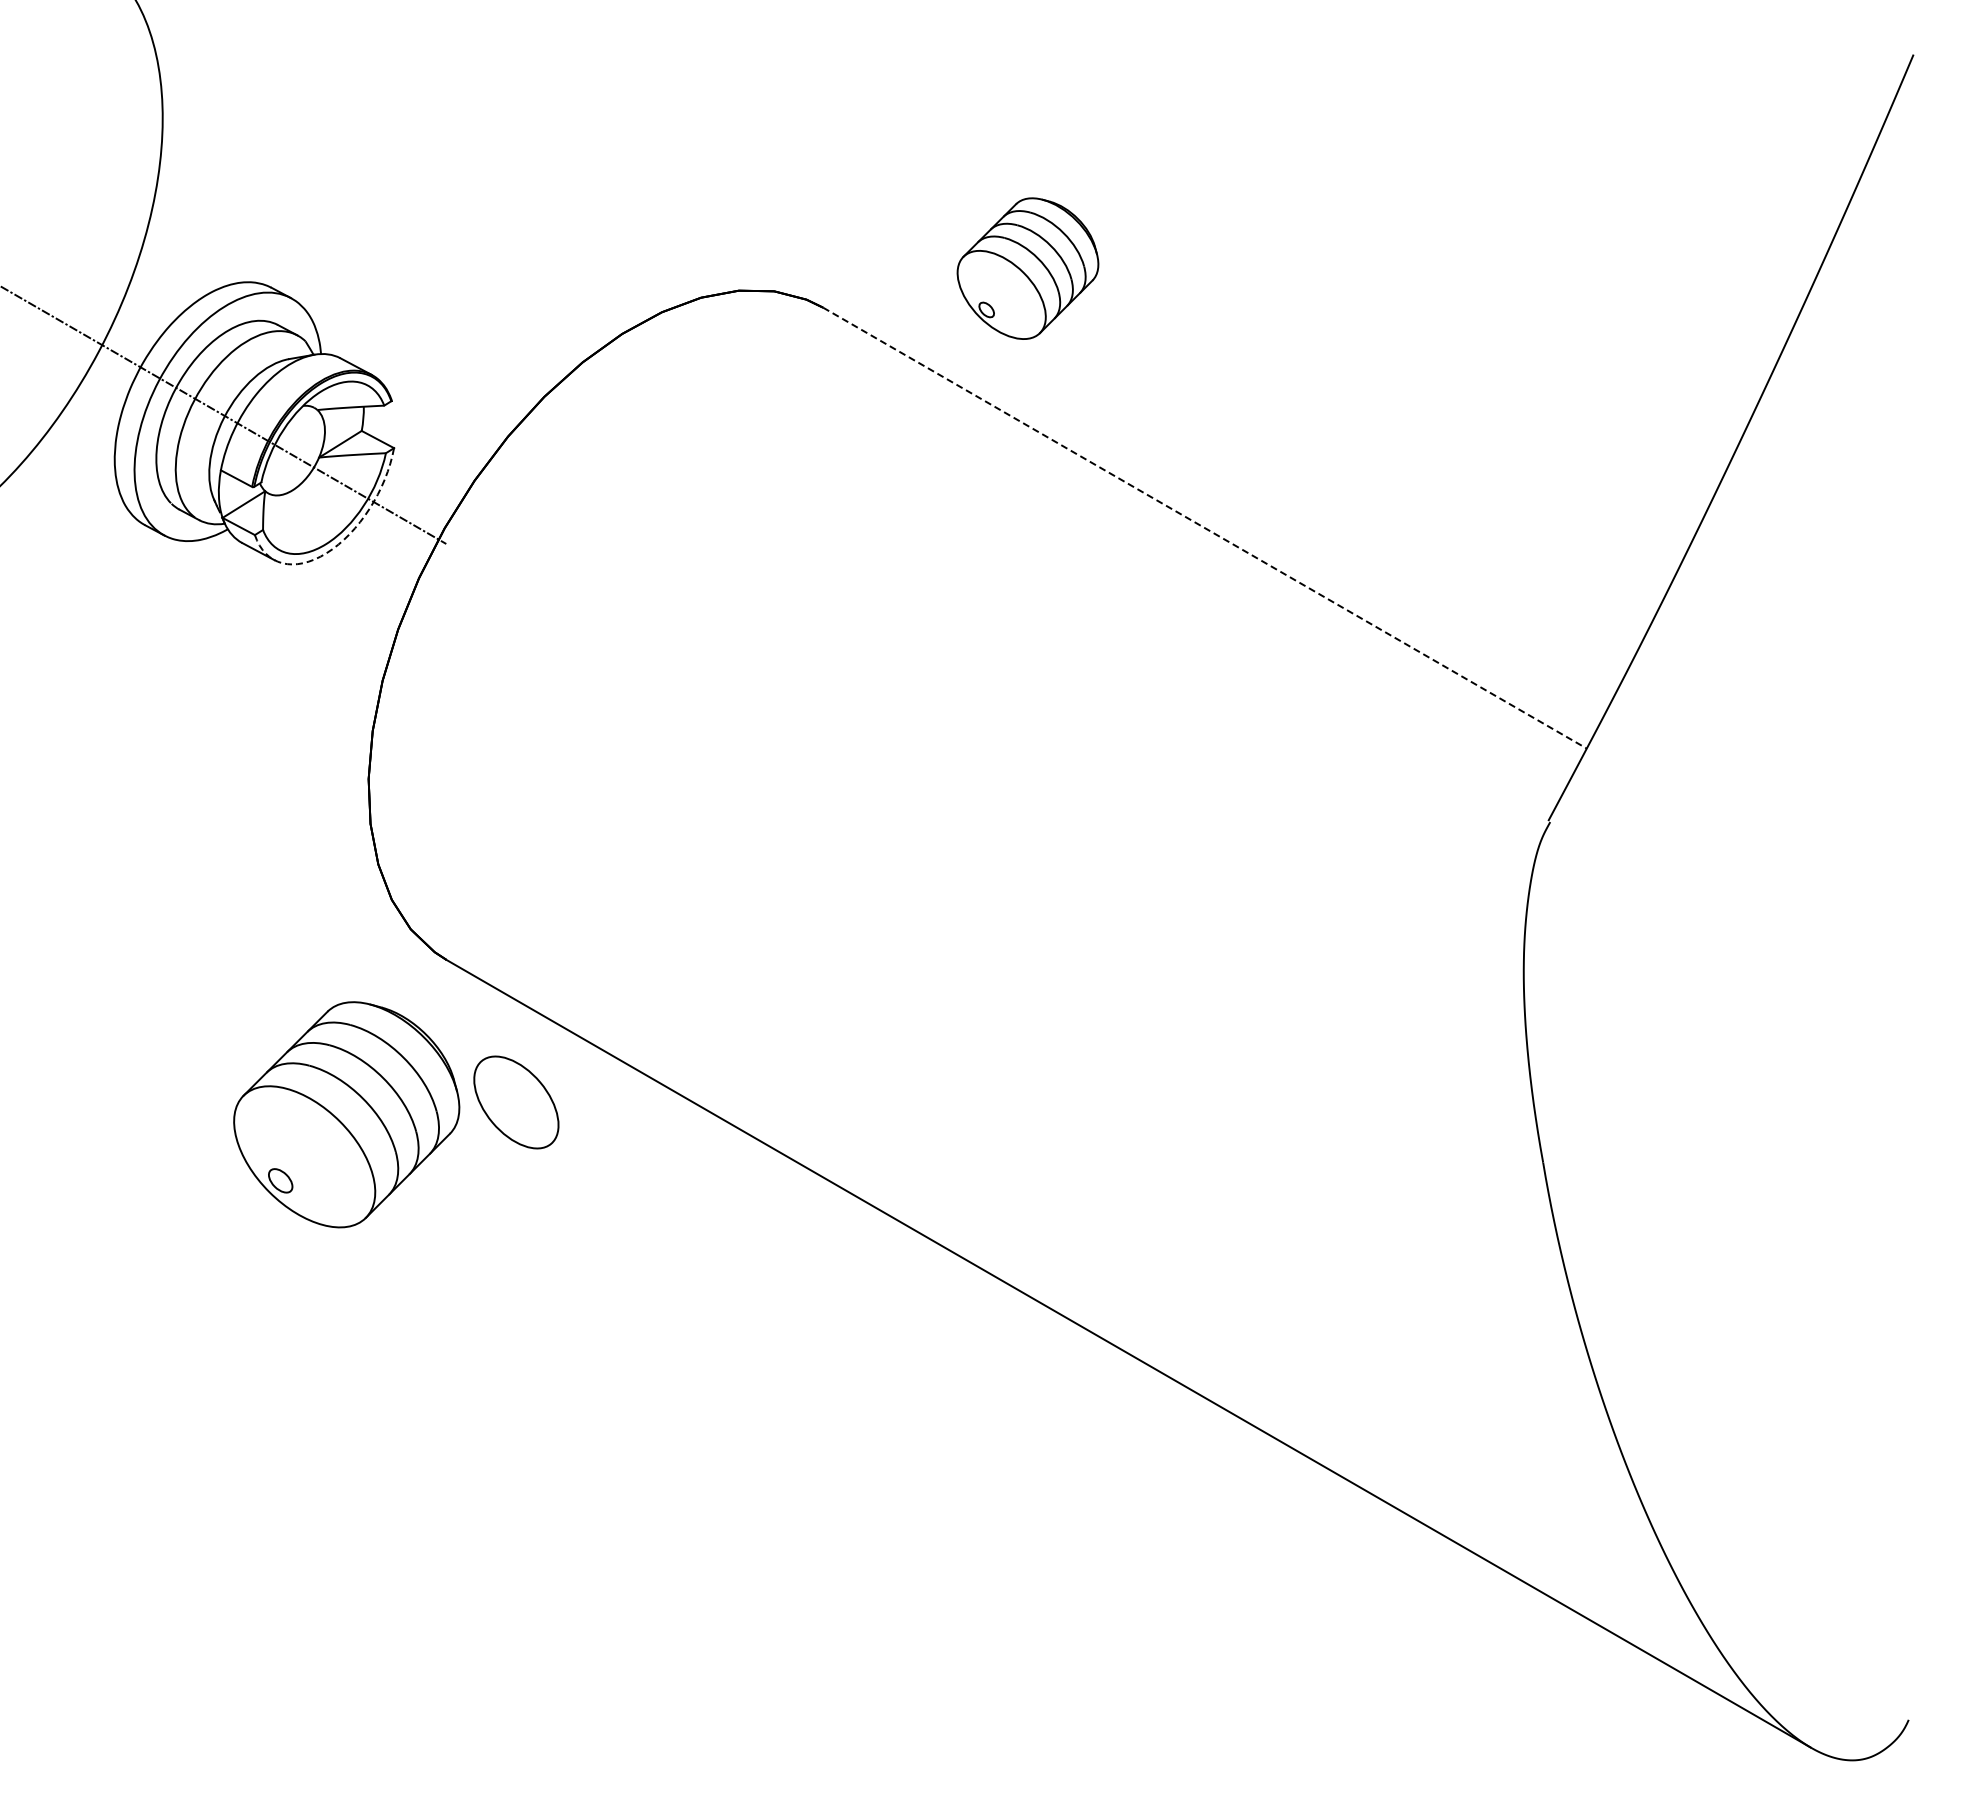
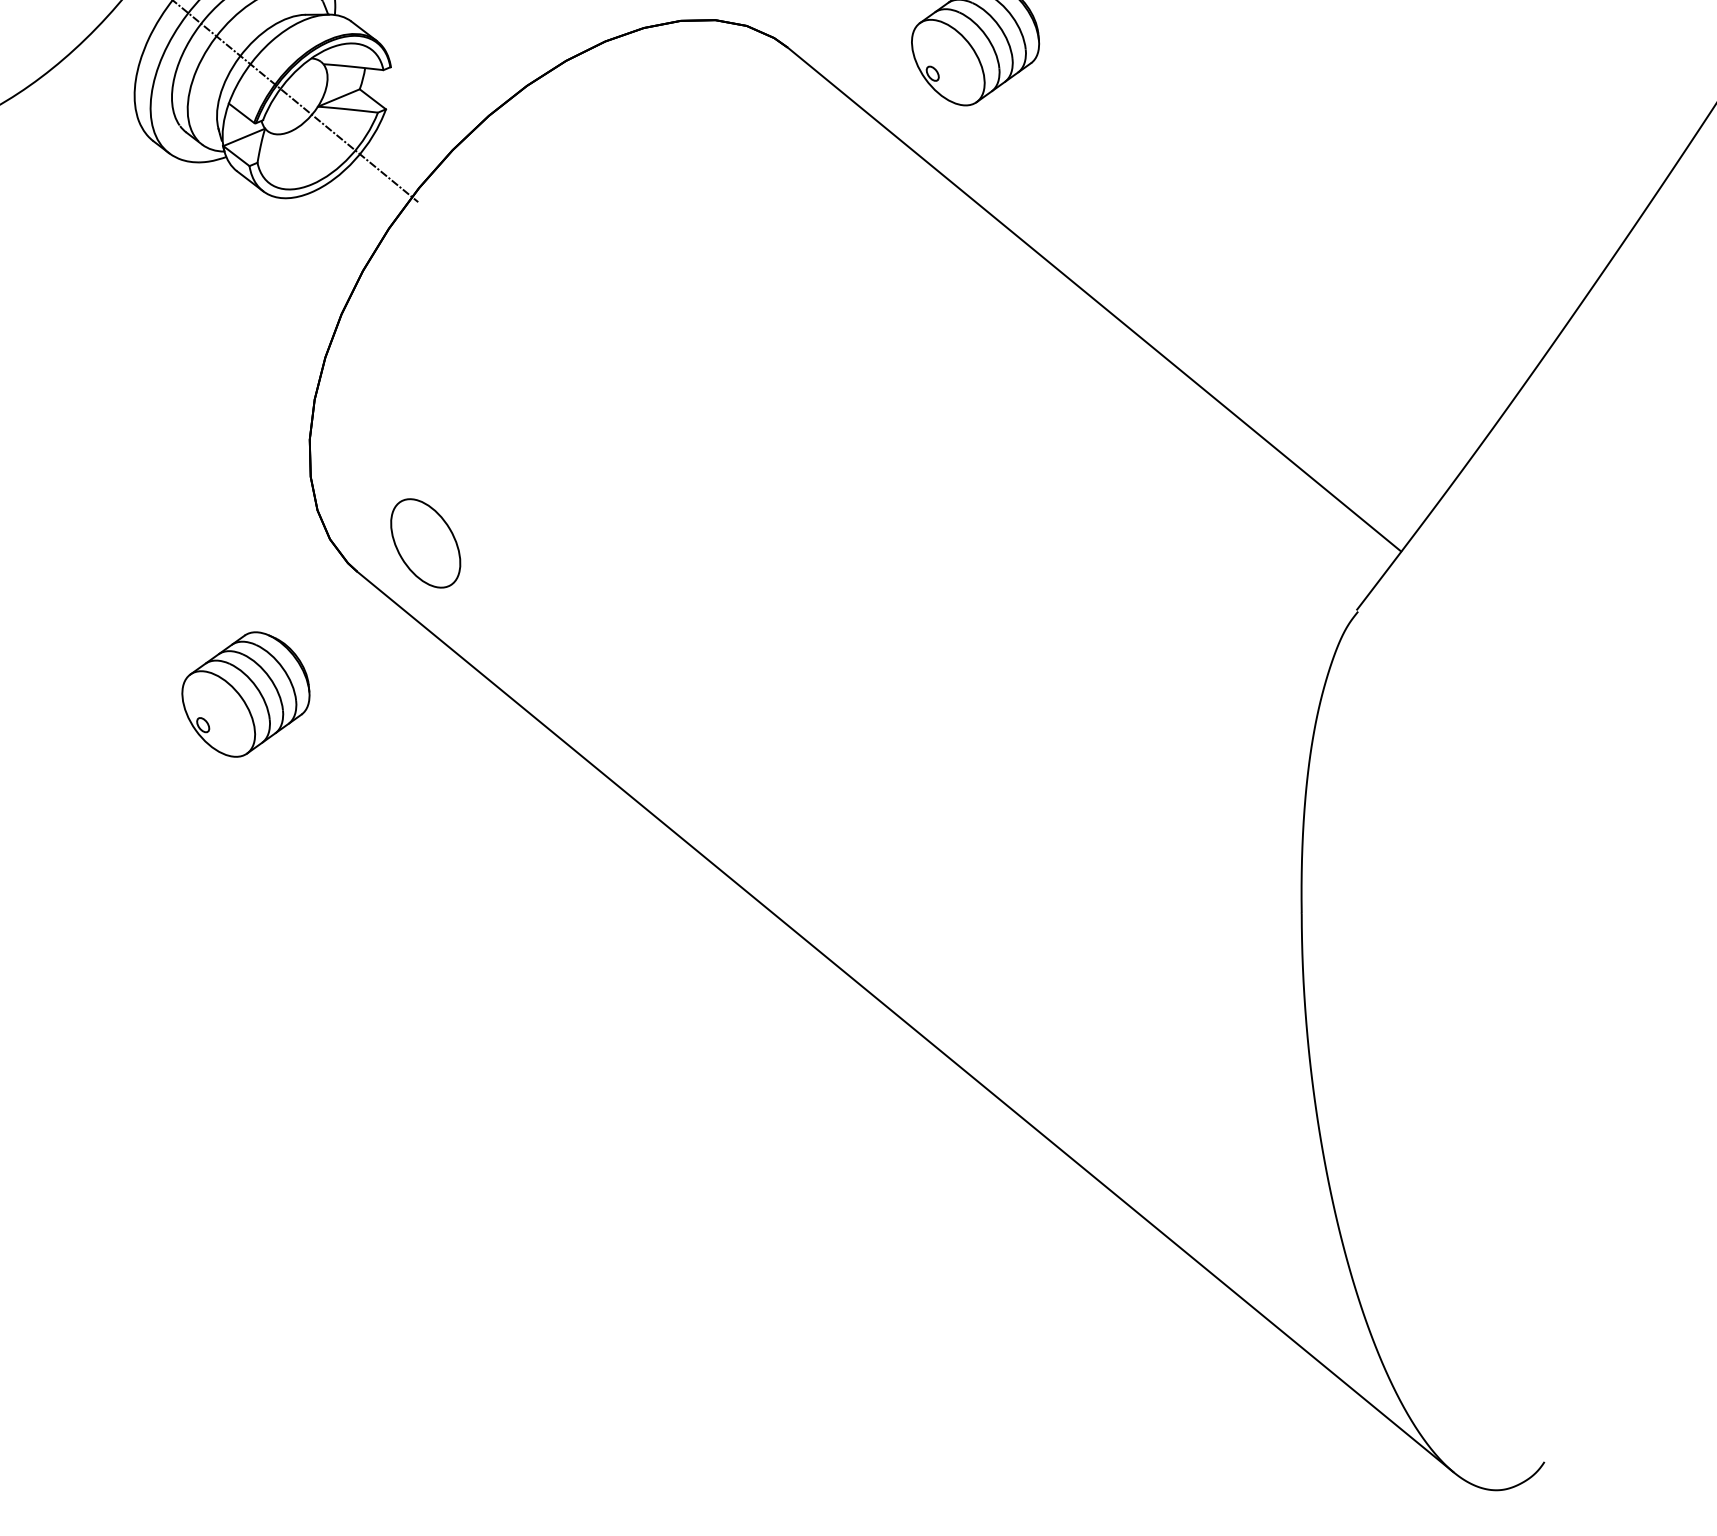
line: (1204, 528) -> (1094, 299), dashed -> solid
arc: (341, 542) -> (325, 185), dashed -> solid
circle: (516, 1102) -> (425, 543), moved
part: (346, 1114) -> (245, 694), size x0.62

